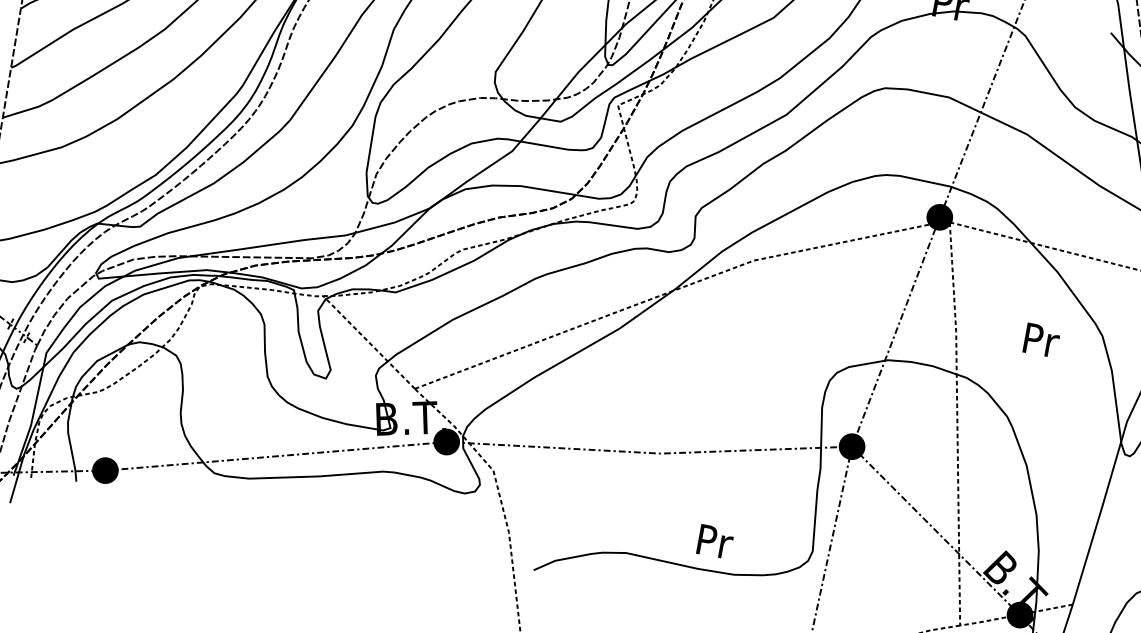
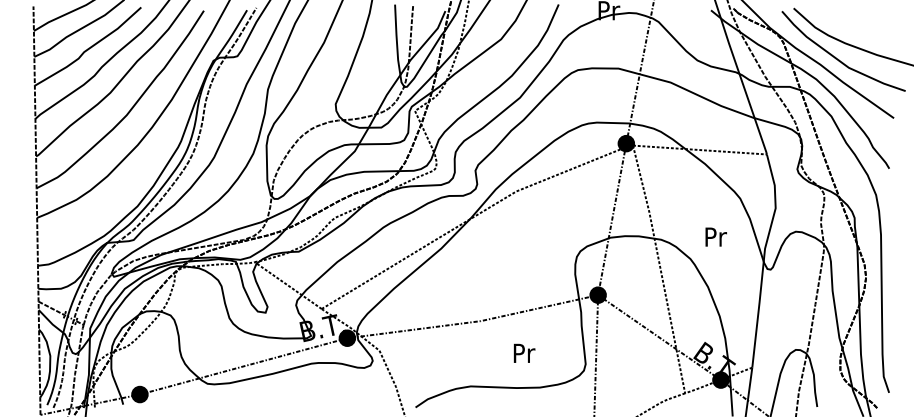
text: (1040, 339) -> (715, 236), moved
text: (715, 540) -> (524, 352), moved

